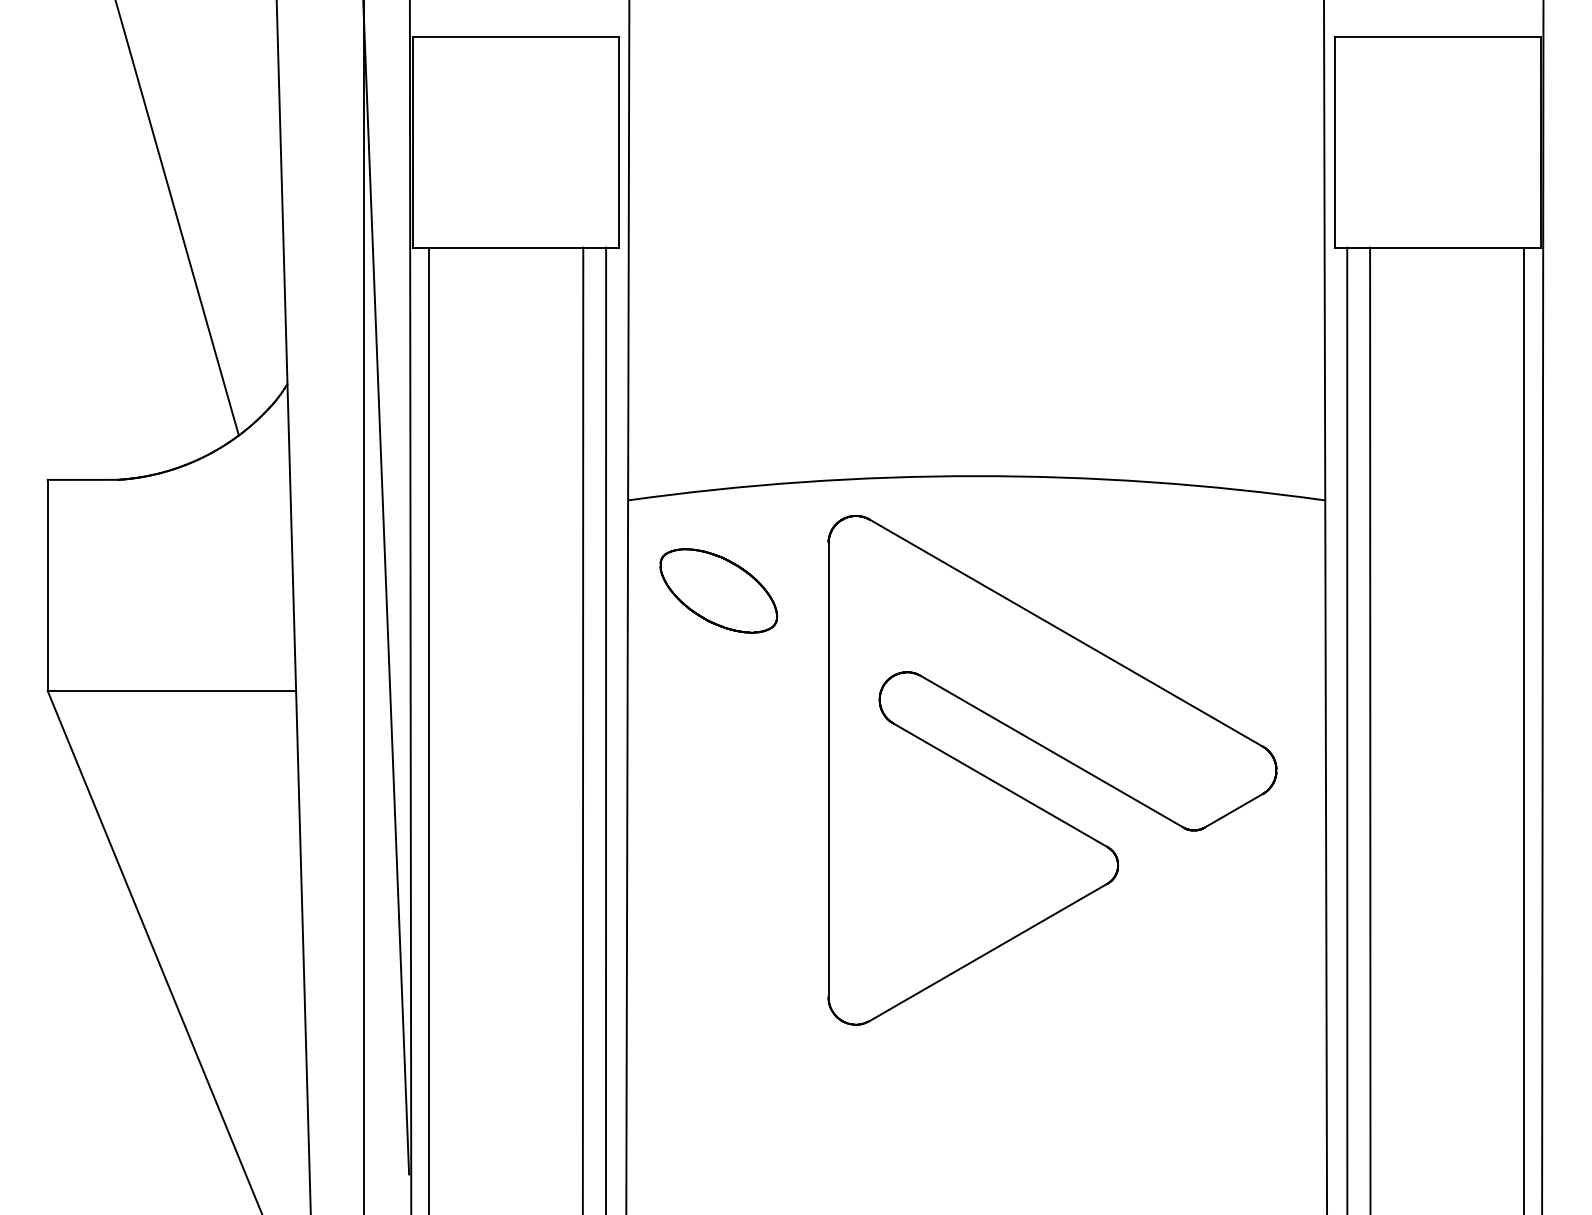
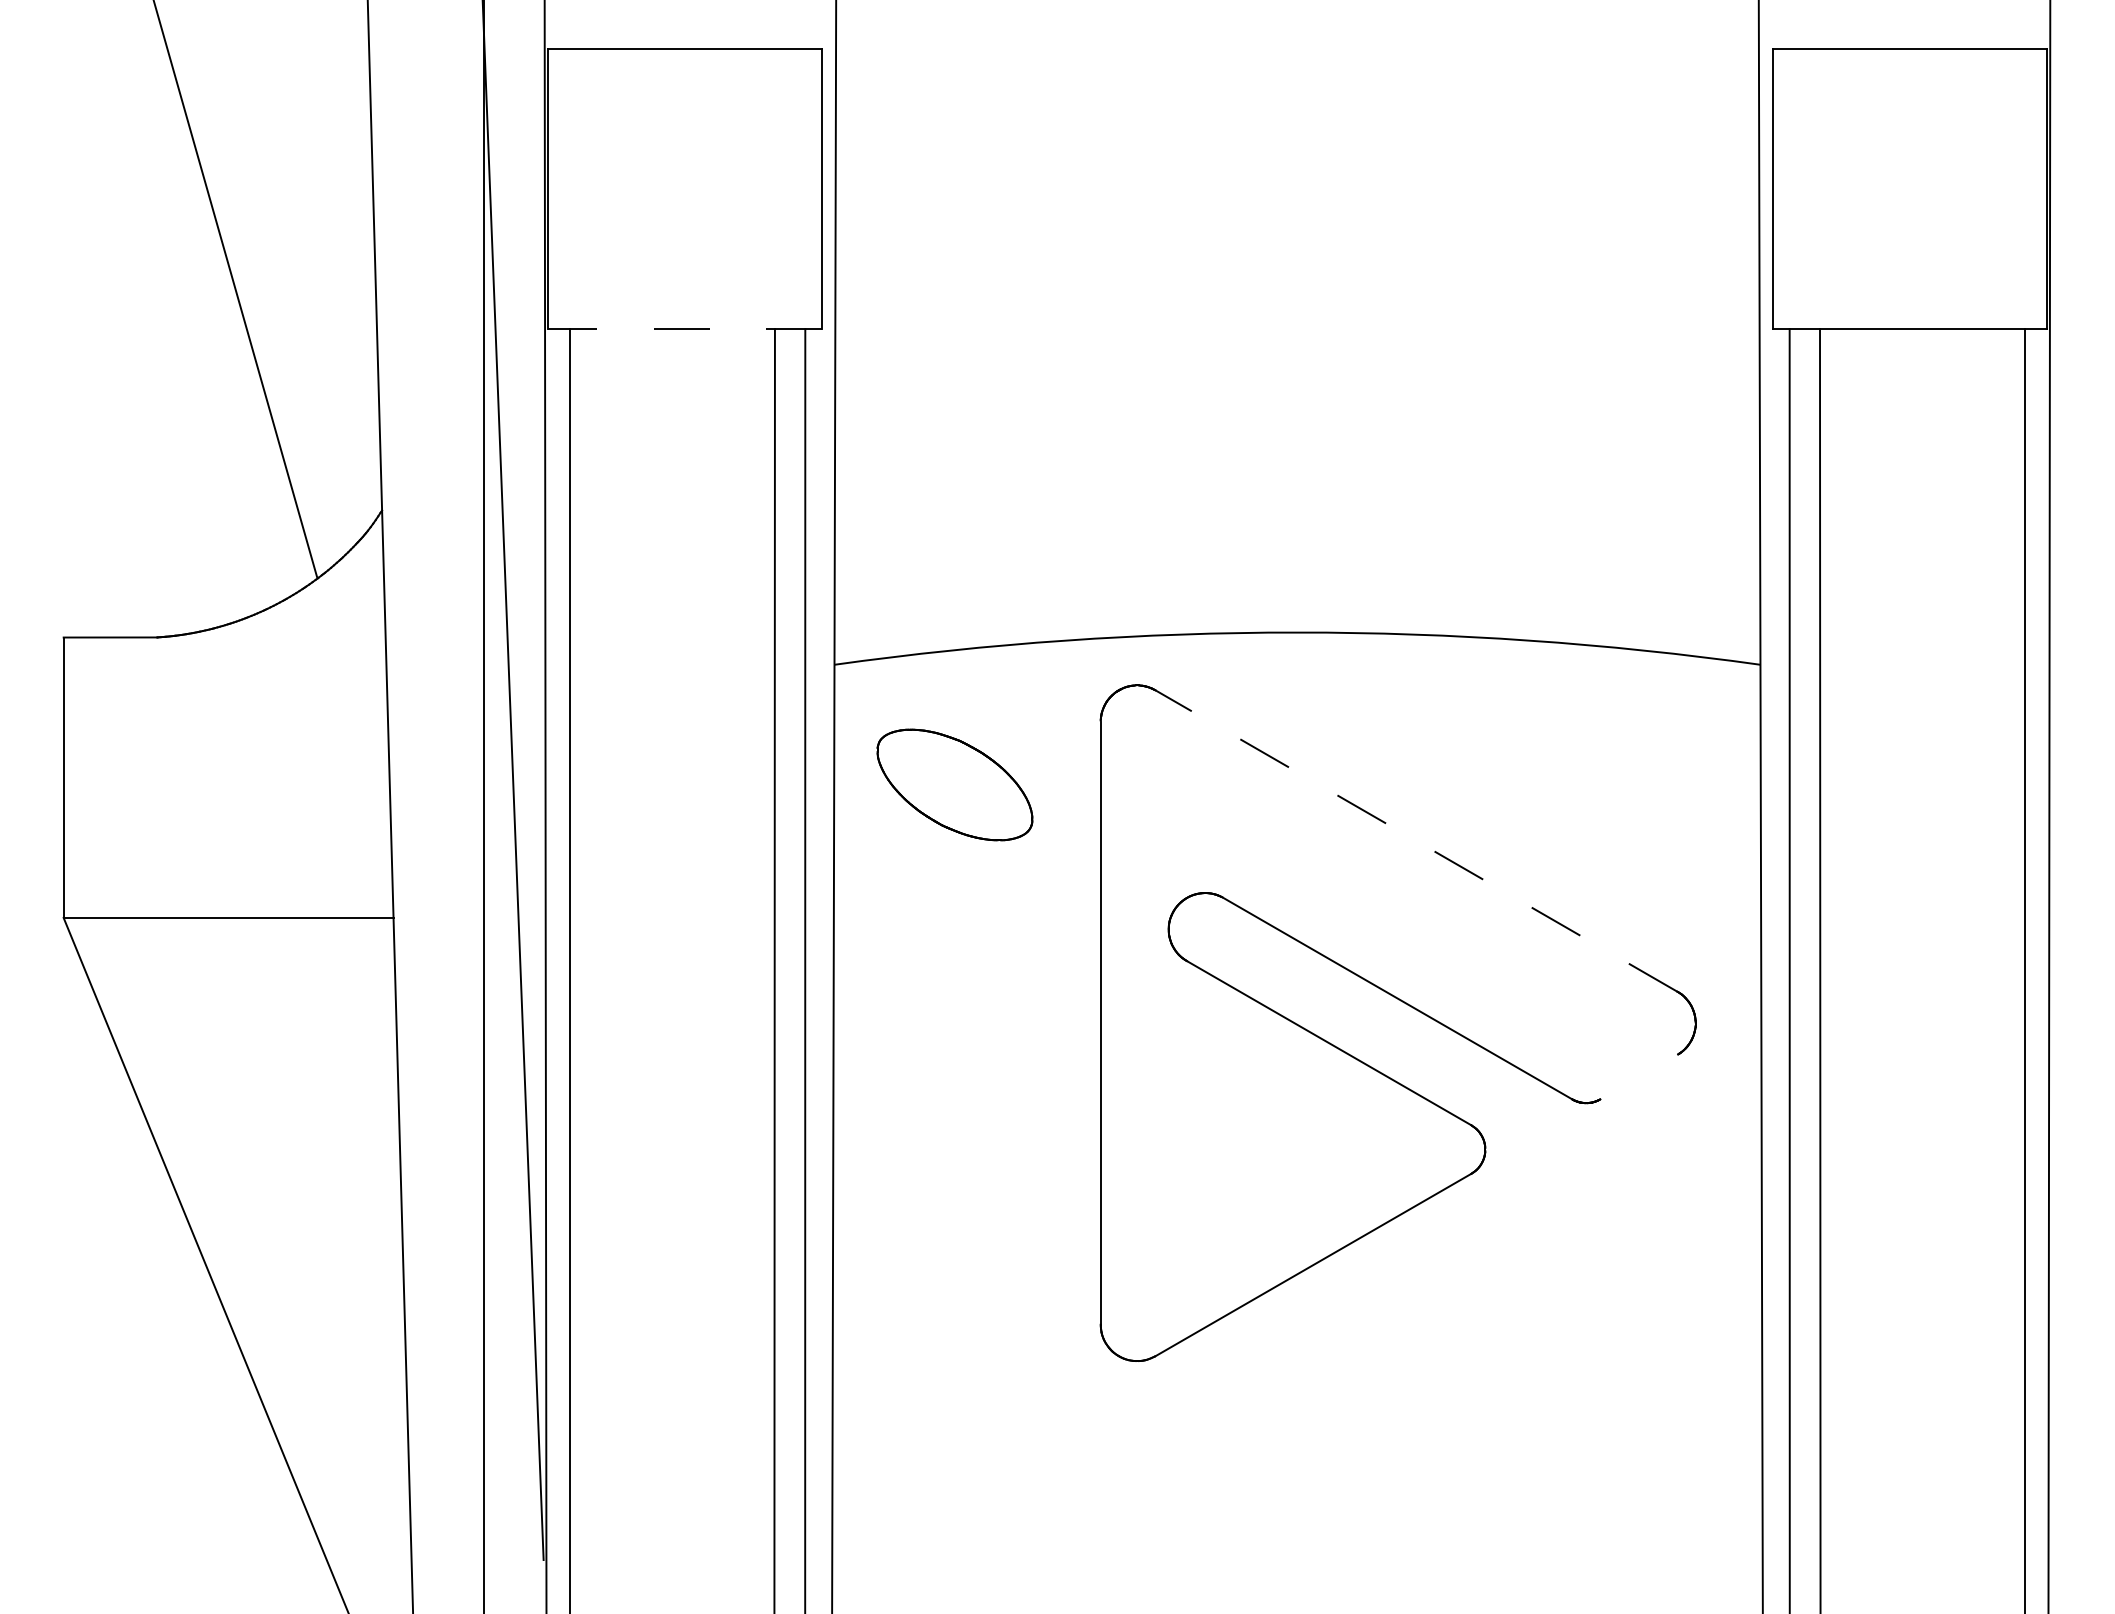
line: (515, 247) -> (684, 328), solid -> dashed
line: (1066, 633) -> (1416, 841), solid -> dashed
line: (1233, 810) -> (1638, 1076), removed

